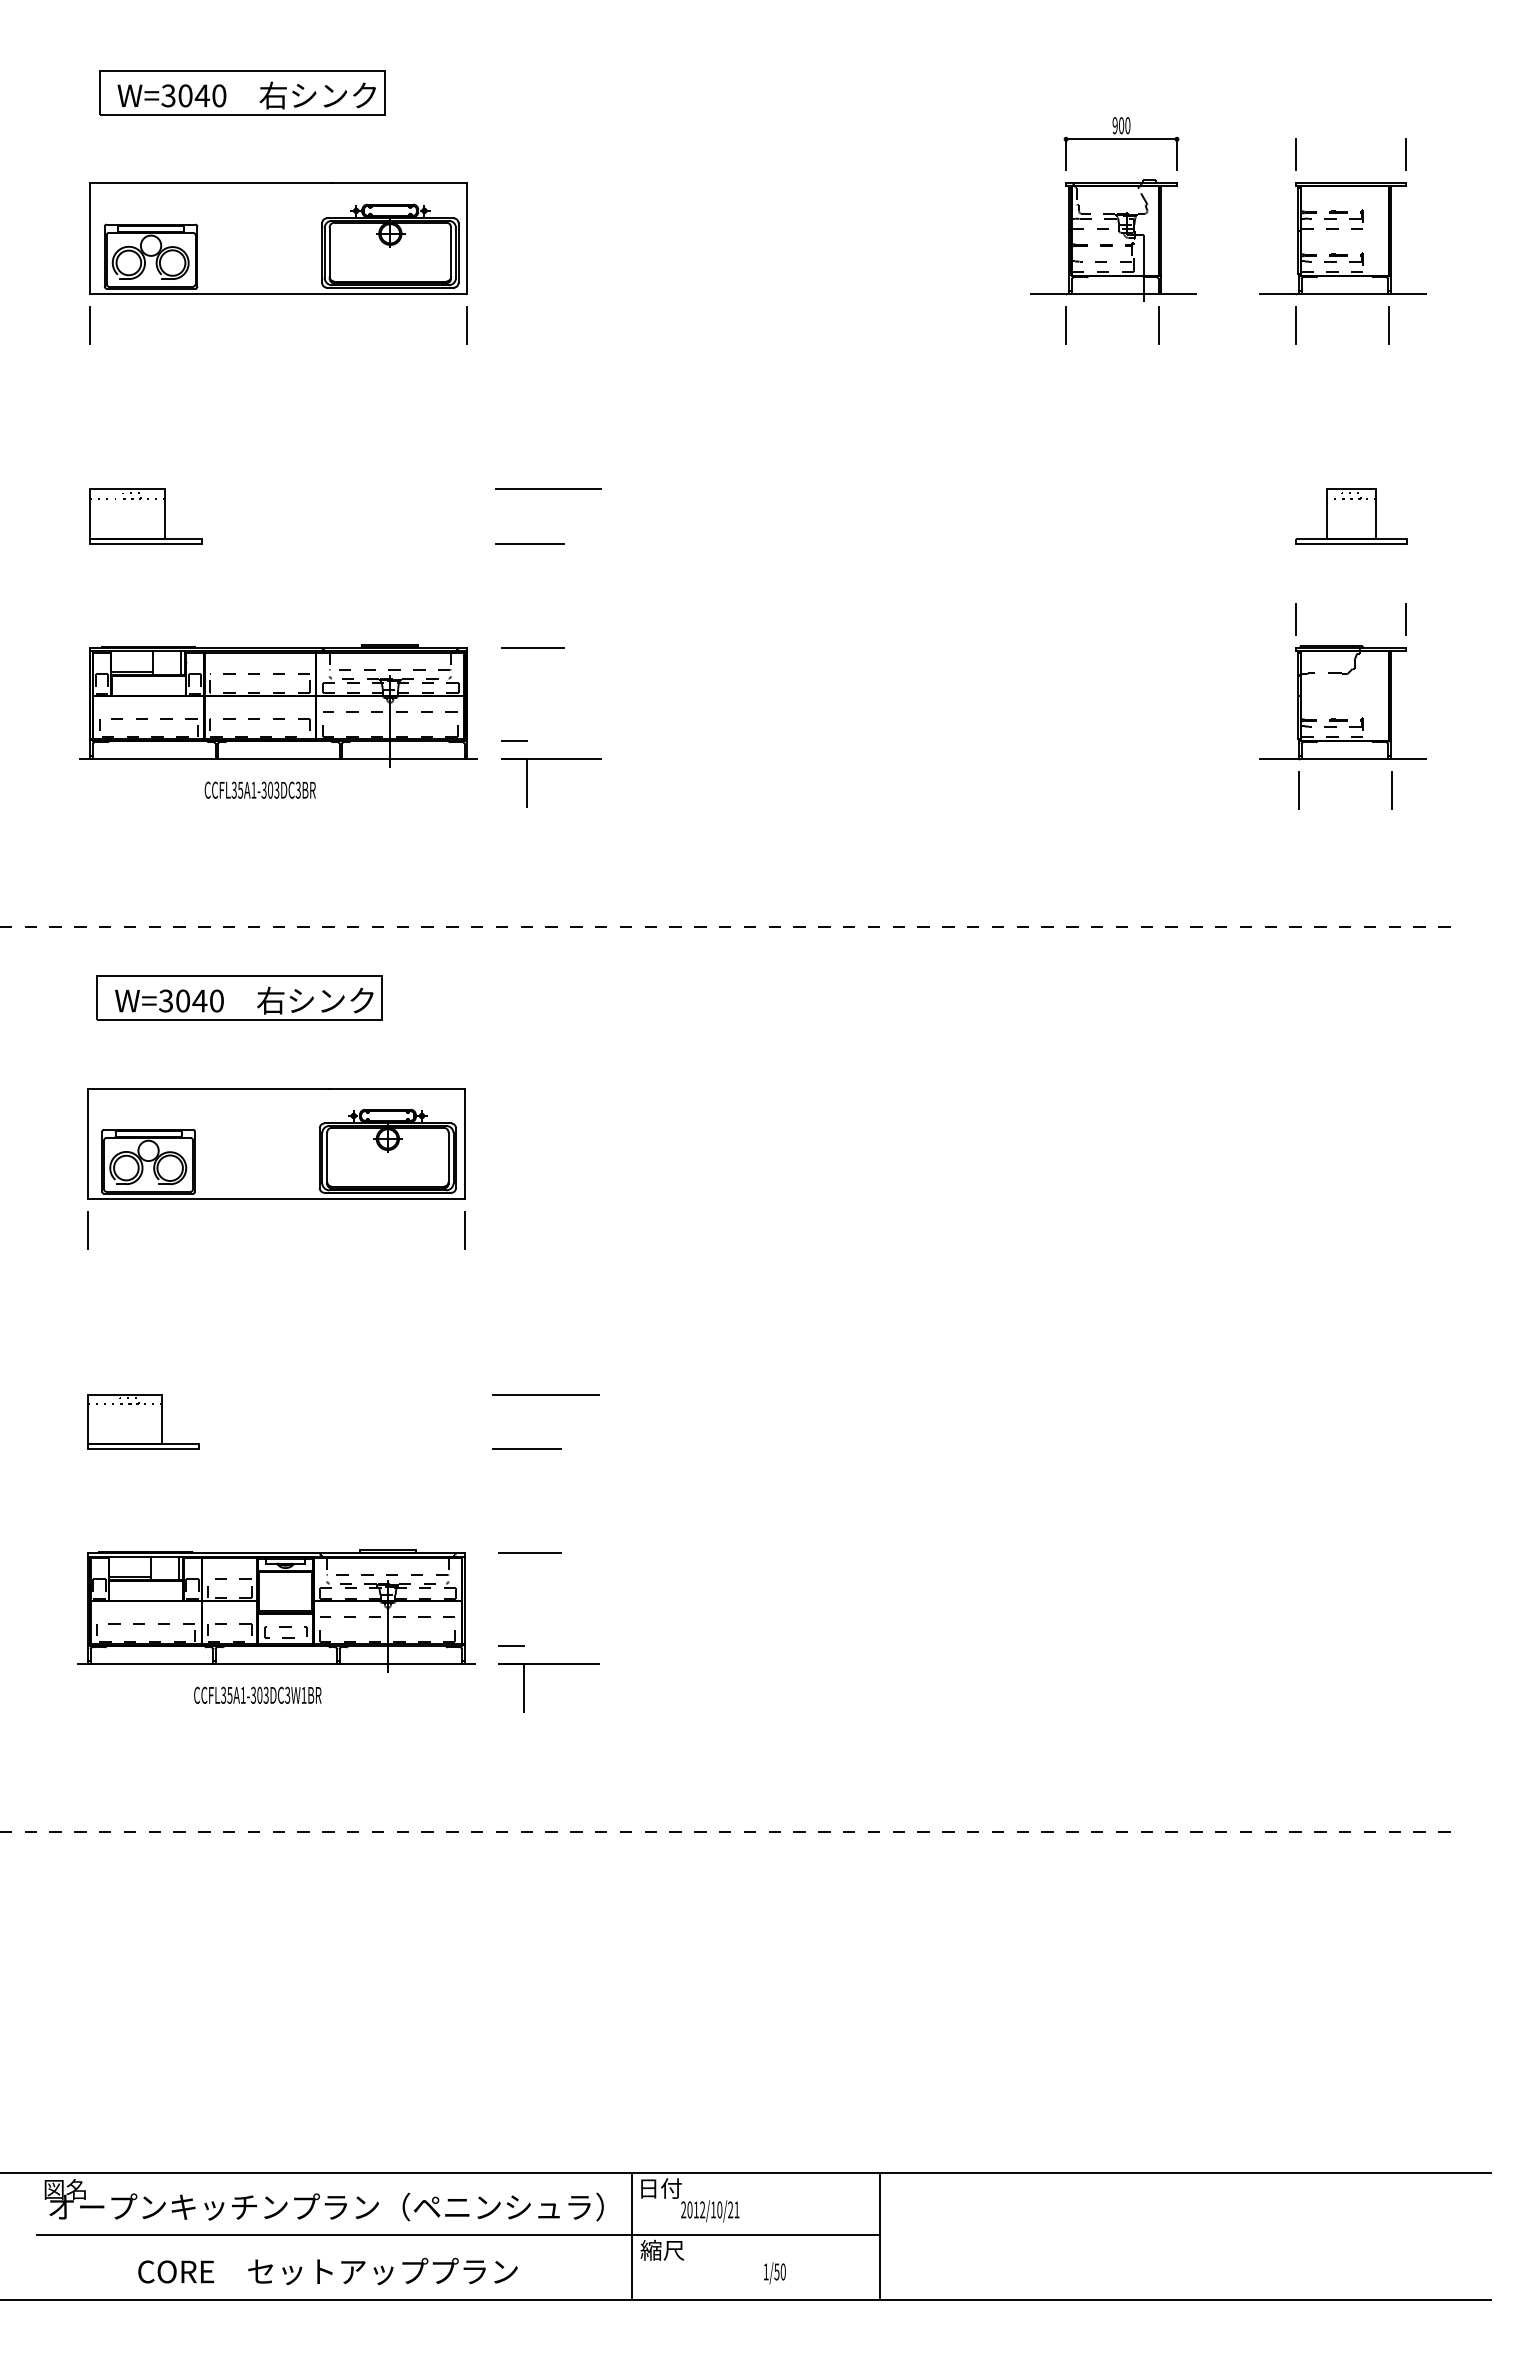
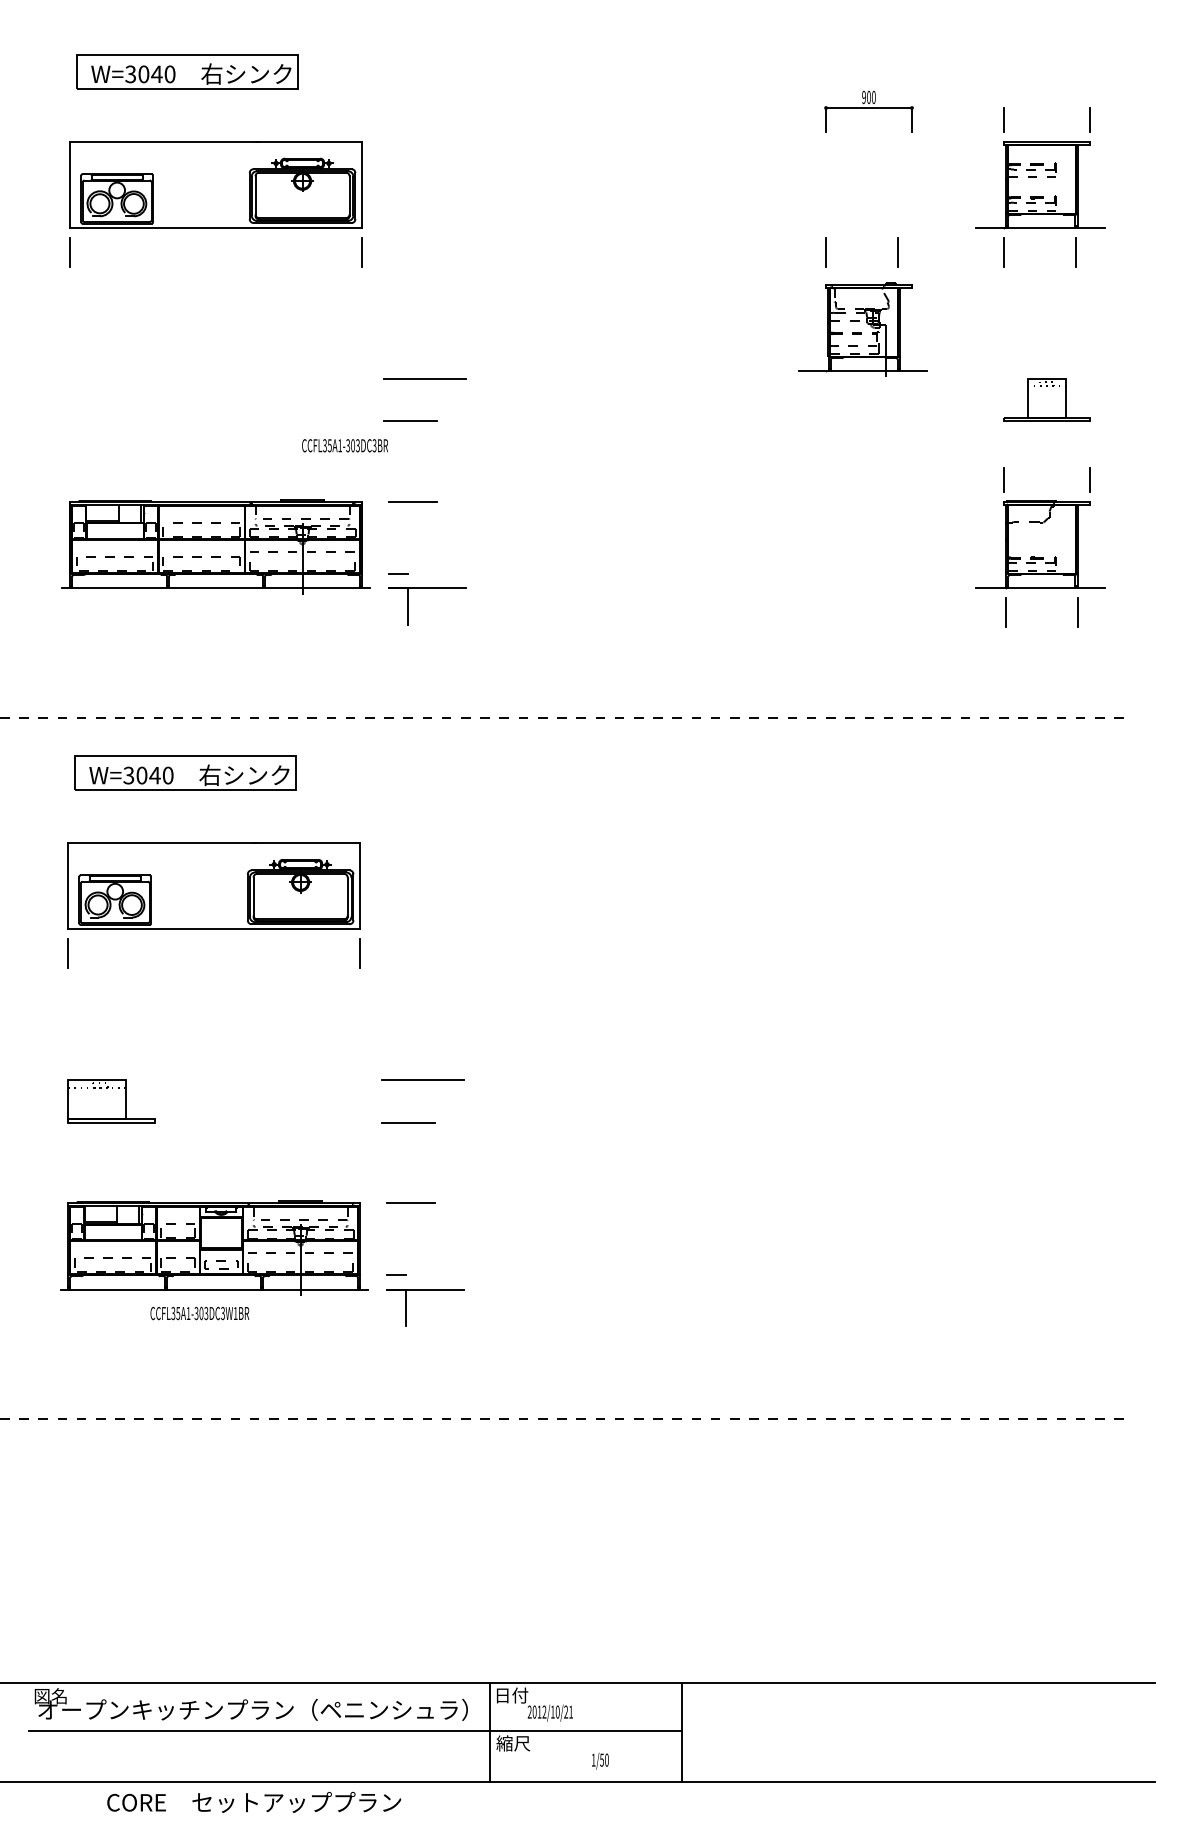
part: (1113, 240) -> (862, 329), moved
part: (145, 516) -> (112, 400), removed
text: (259, 789) -> (344, 445), moved
text: (327, 2271) -> (253, 1802), moved

